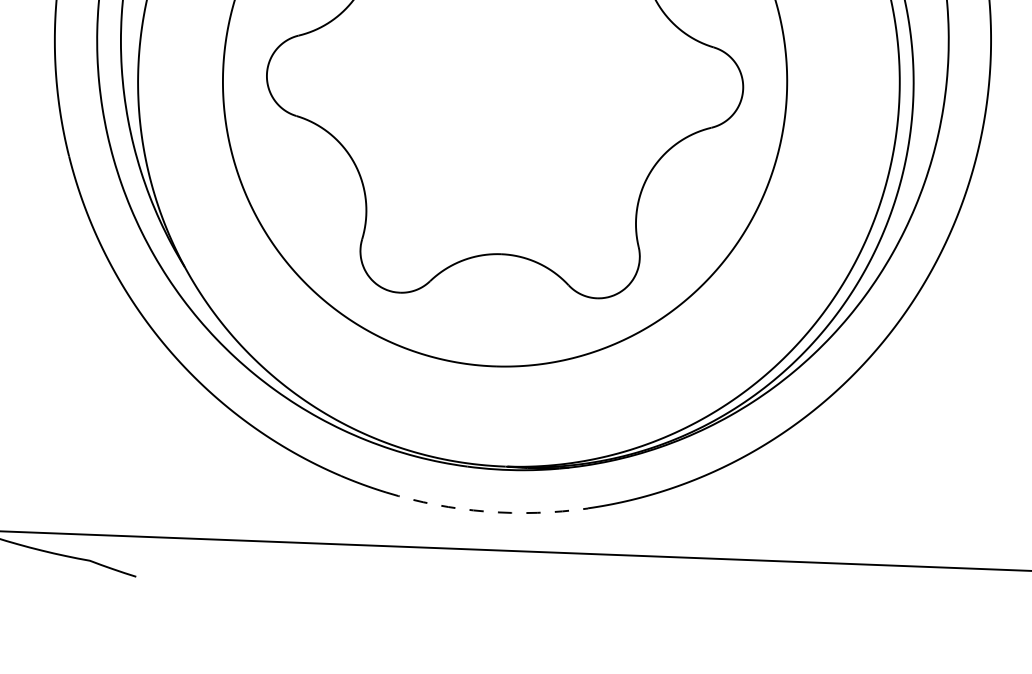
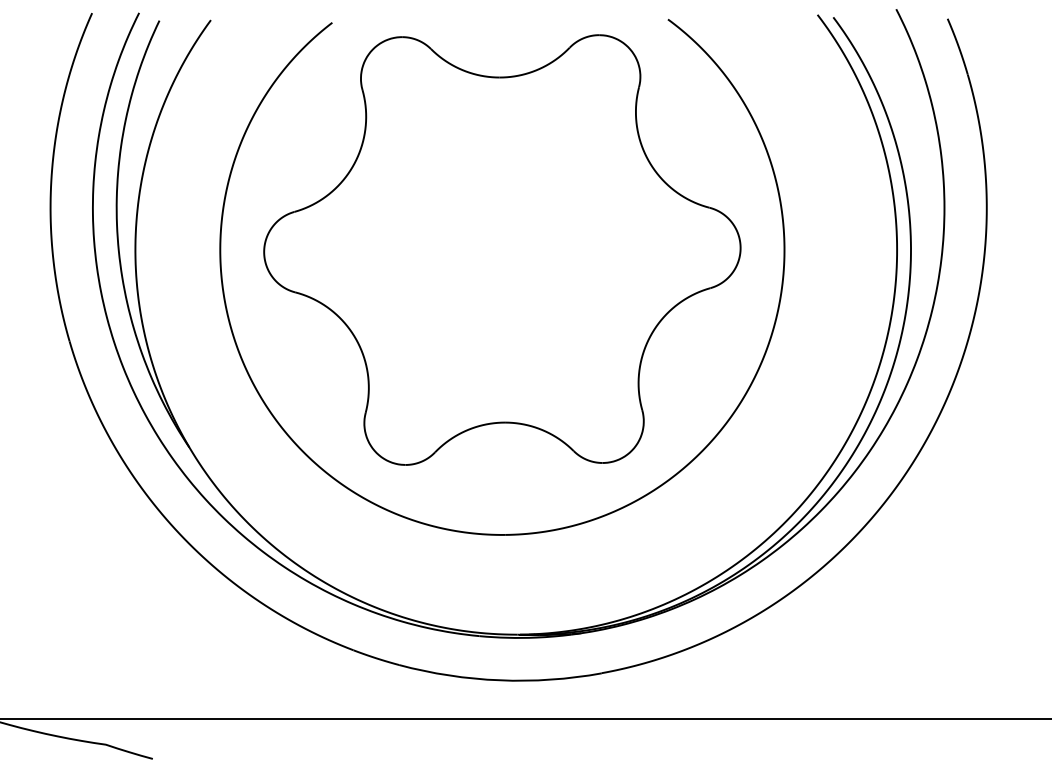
arc: (486, 511) -> (500, 680), dashed -> solid

